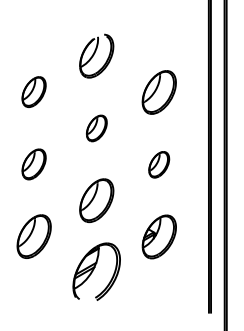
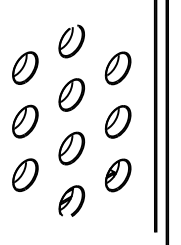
part: (33, 91) -> (24, 67), size x1.43
part: (96, 128) -> (71, 95), size x1.67
part: (33, 164) -> (24, 121), size x1.43
part: (158, 164) -> (117, 121), size x1.67
part: (96, 271) -> (71, 201), size x0.71

